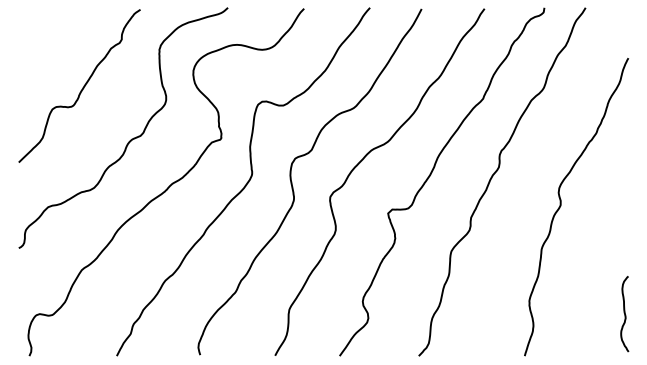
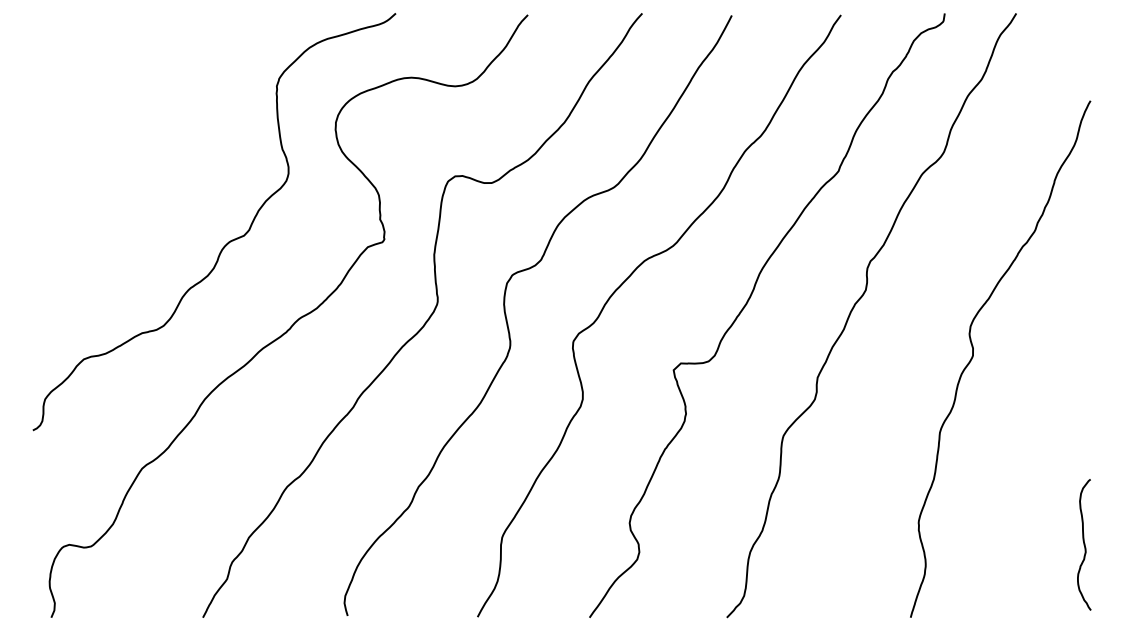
curve: (82, 87) -> (143, 151), removed

